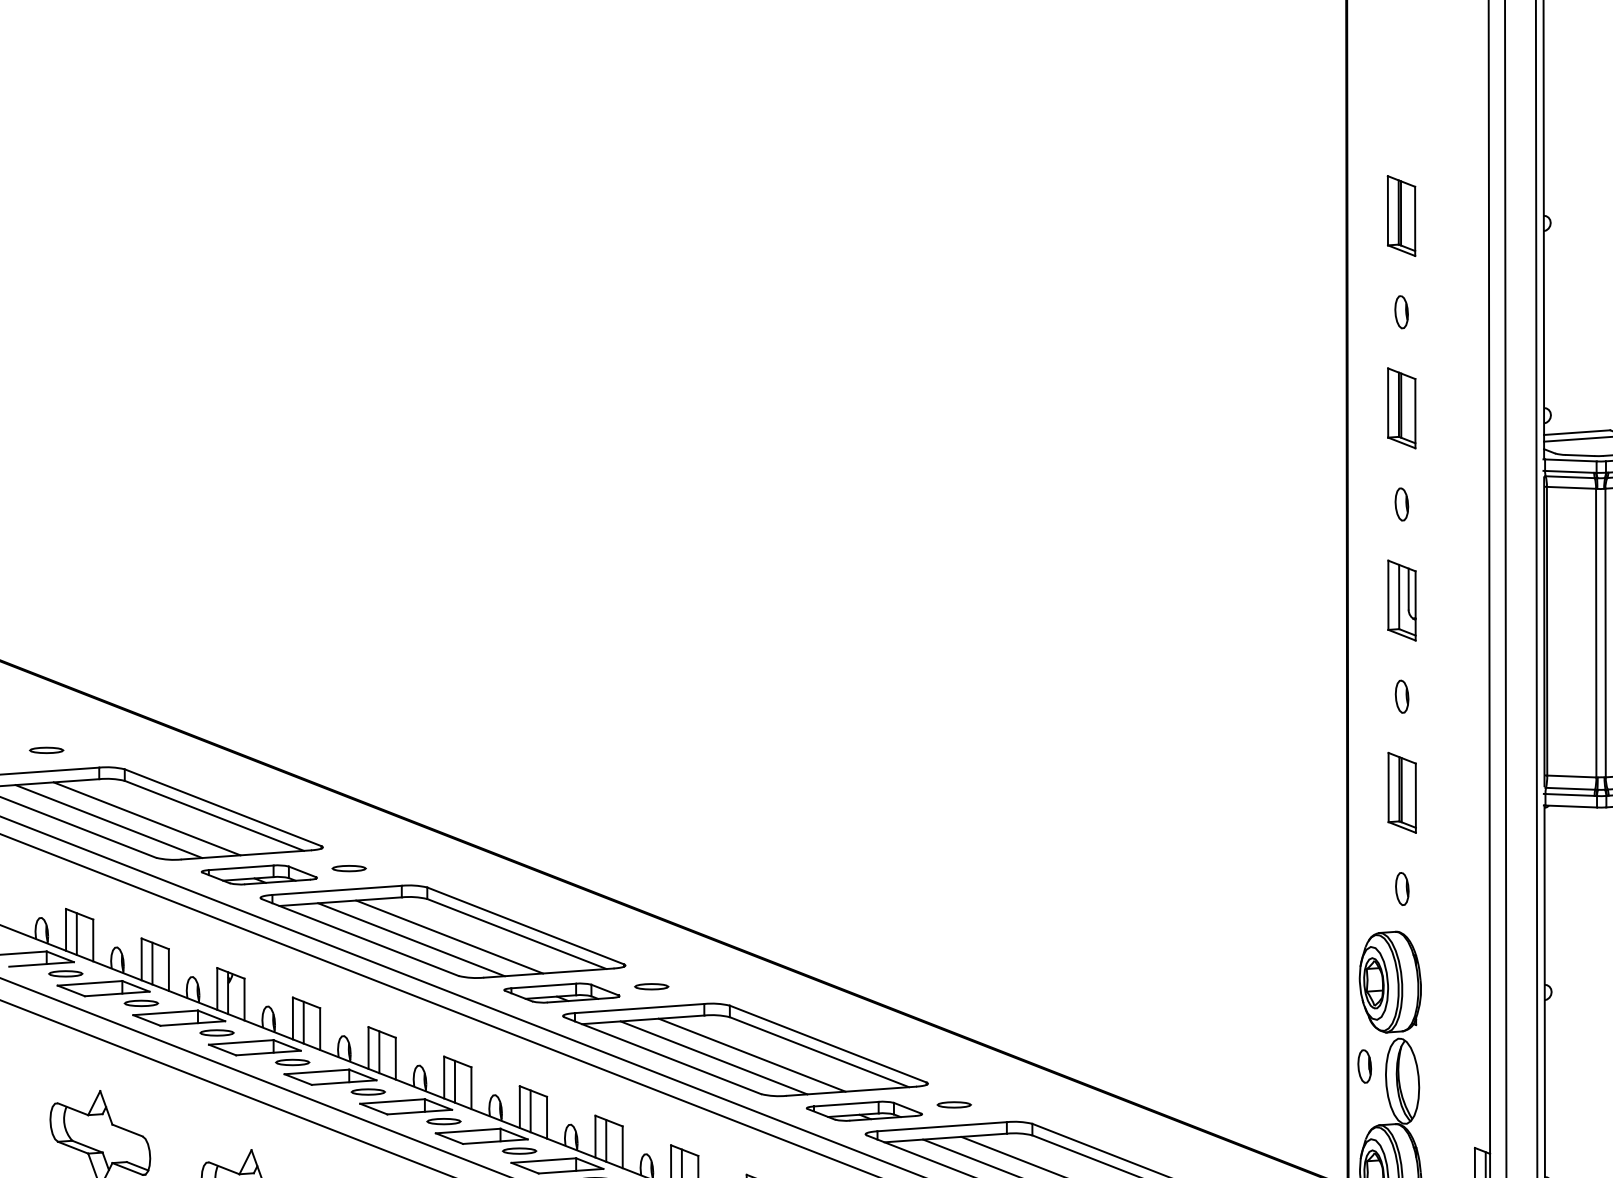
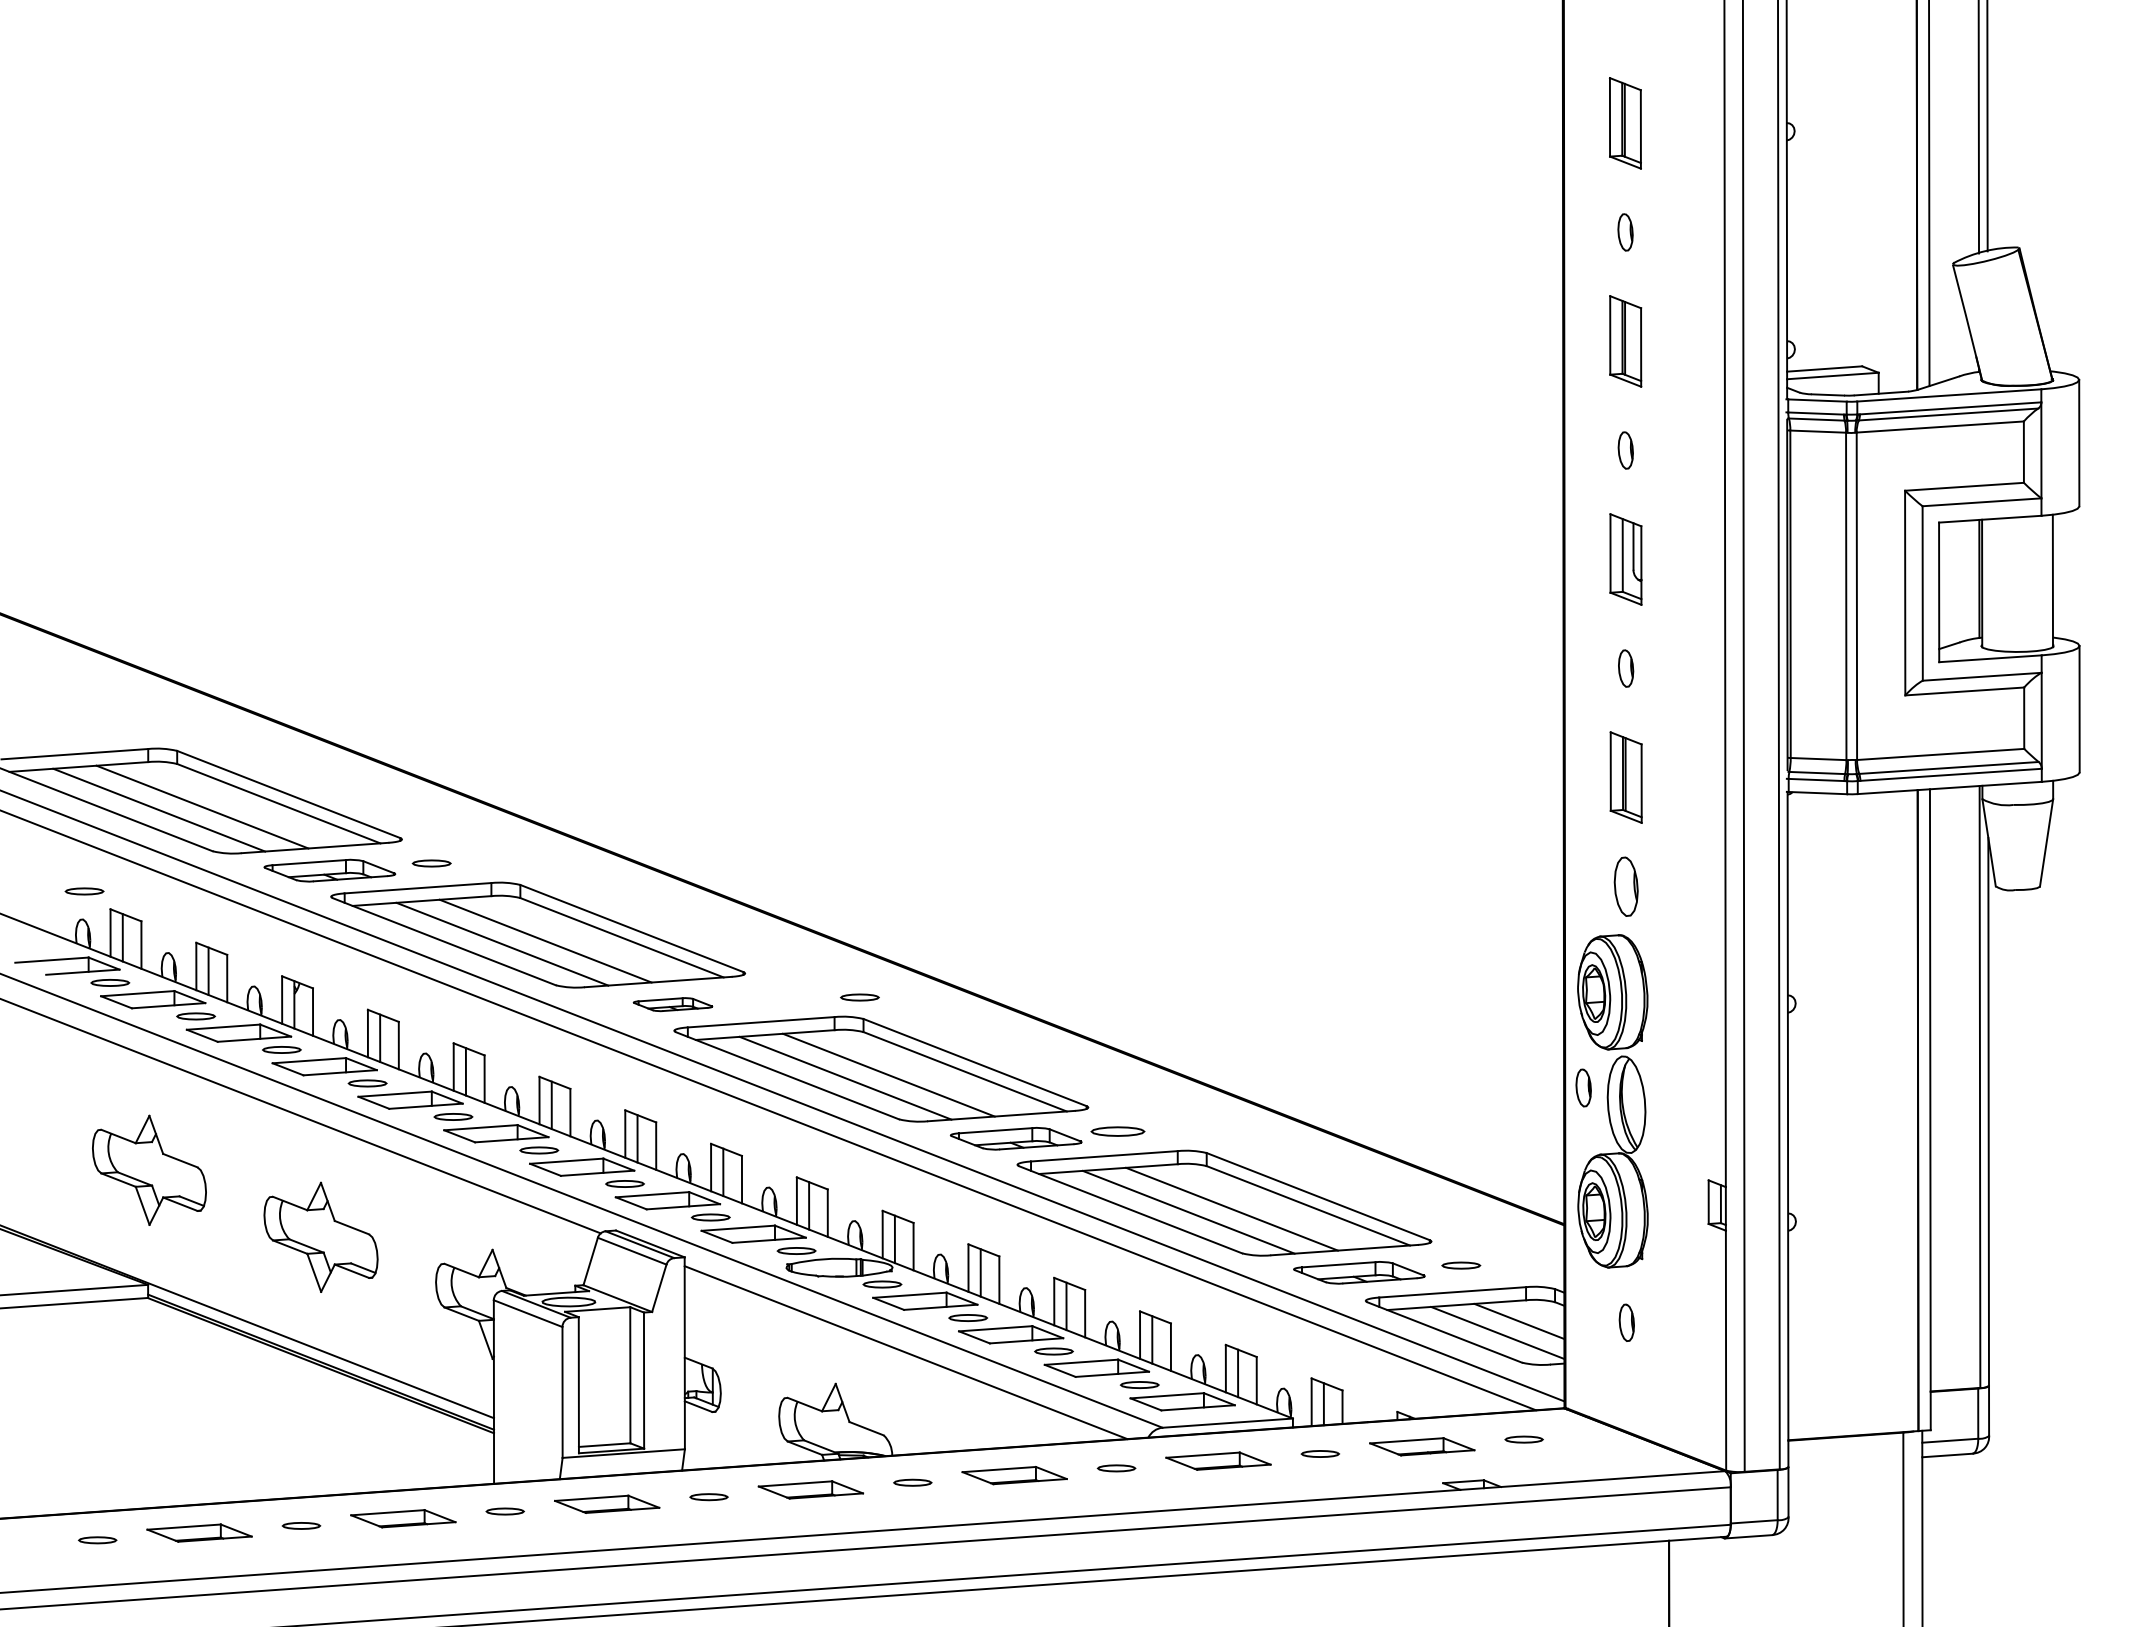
part: (46, 750) -> (84, 891), moved
part: (1402, 888) -> (1626, 886), size x1.6
part: (651, 986) -> (859, 997), moved
part: (561, 992) -> (672, 1004), size x0.6
part: (954, 1104) -> (1118, 1131), size x1.4

